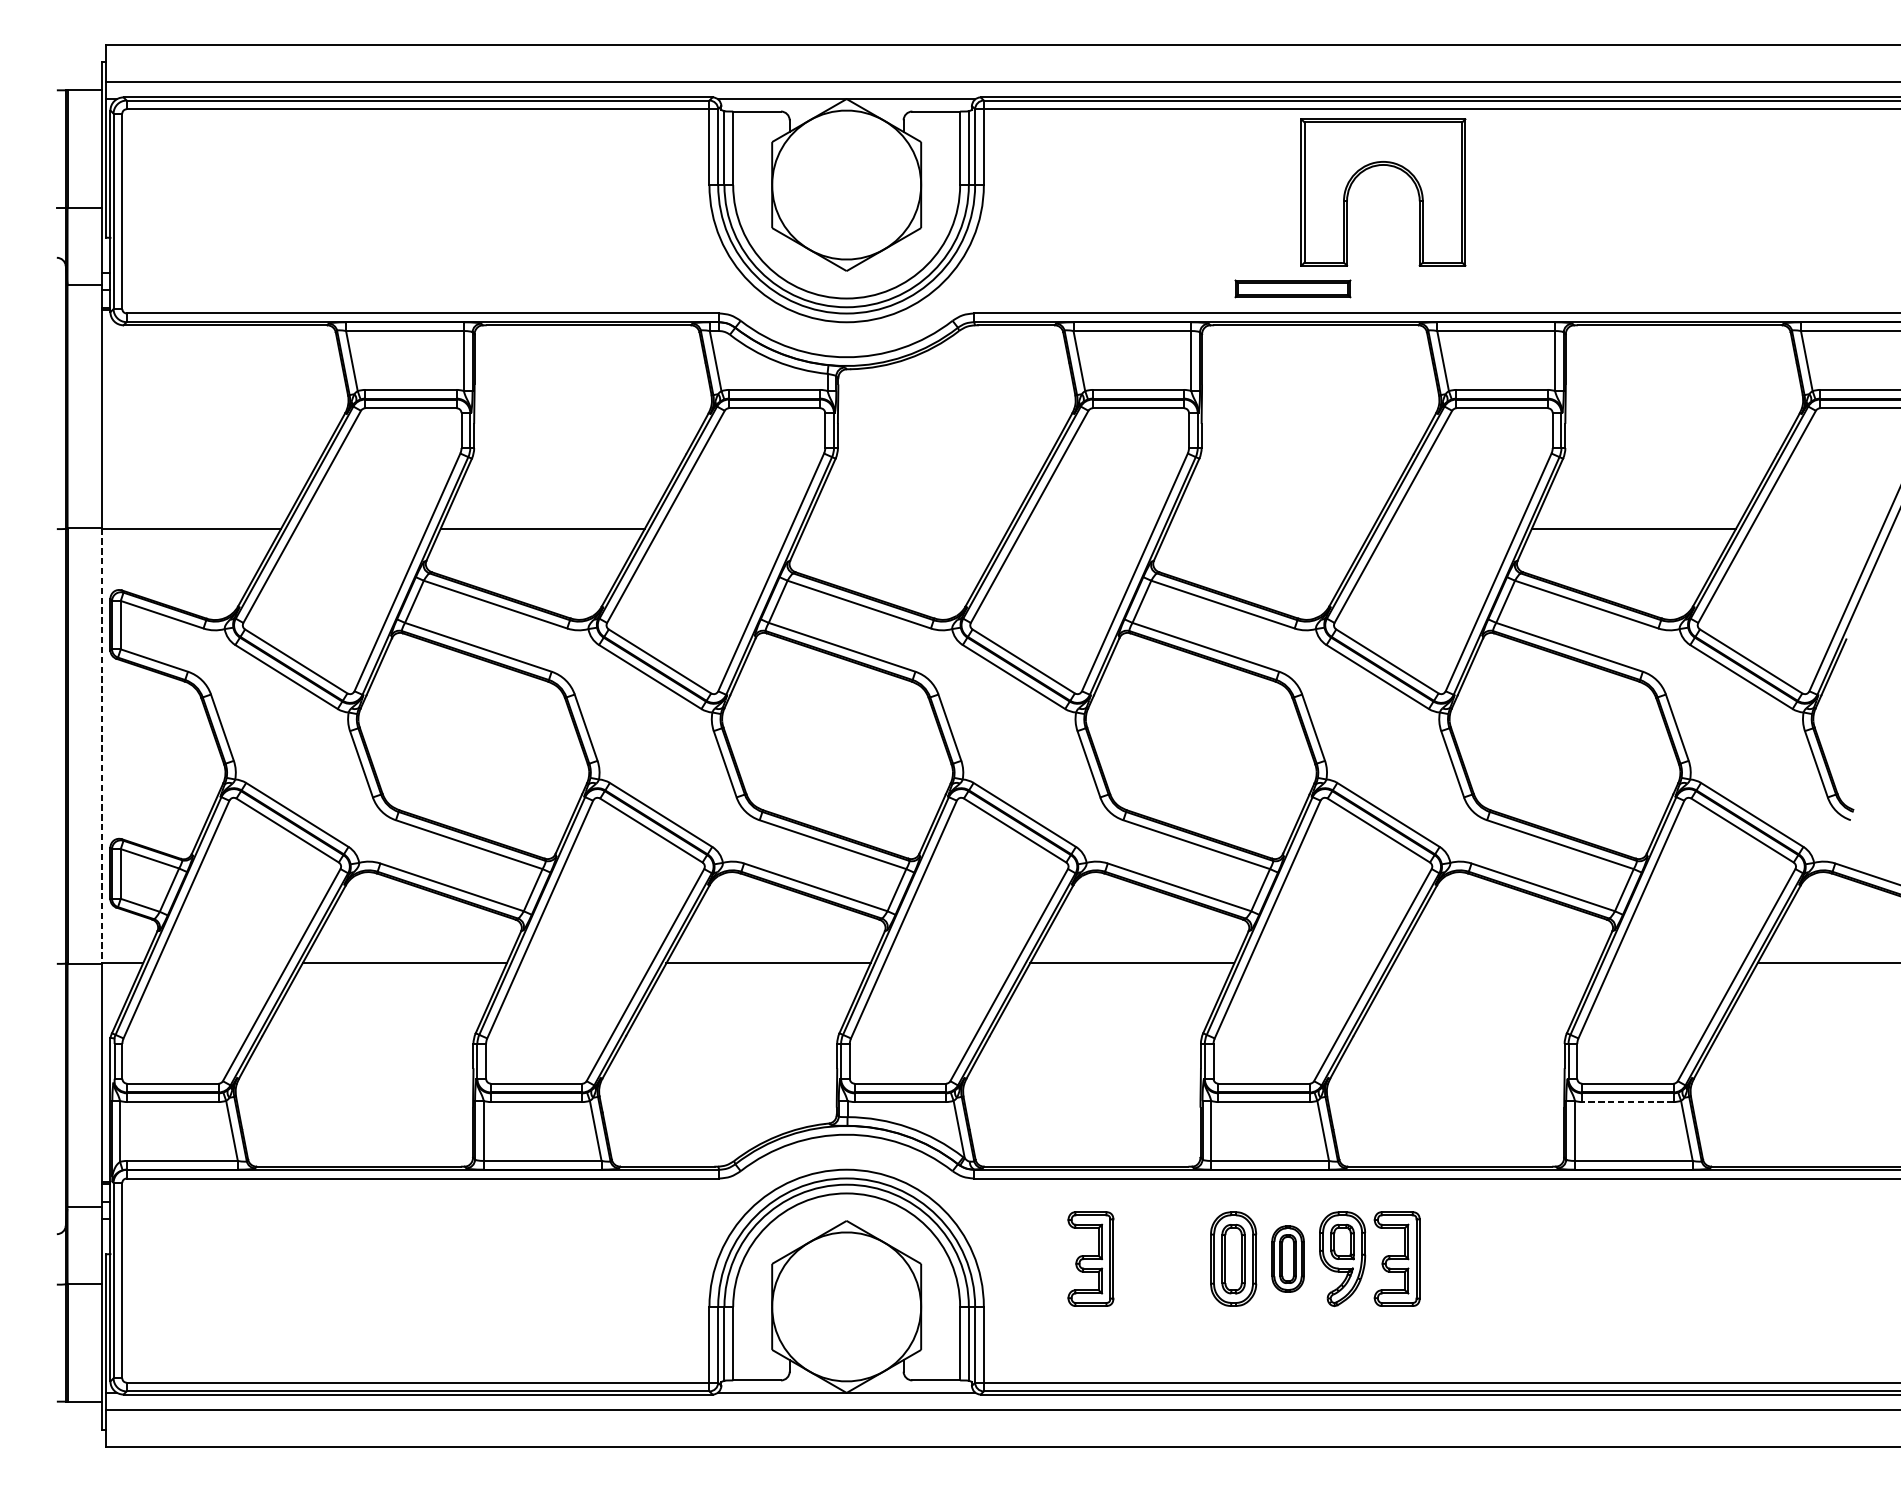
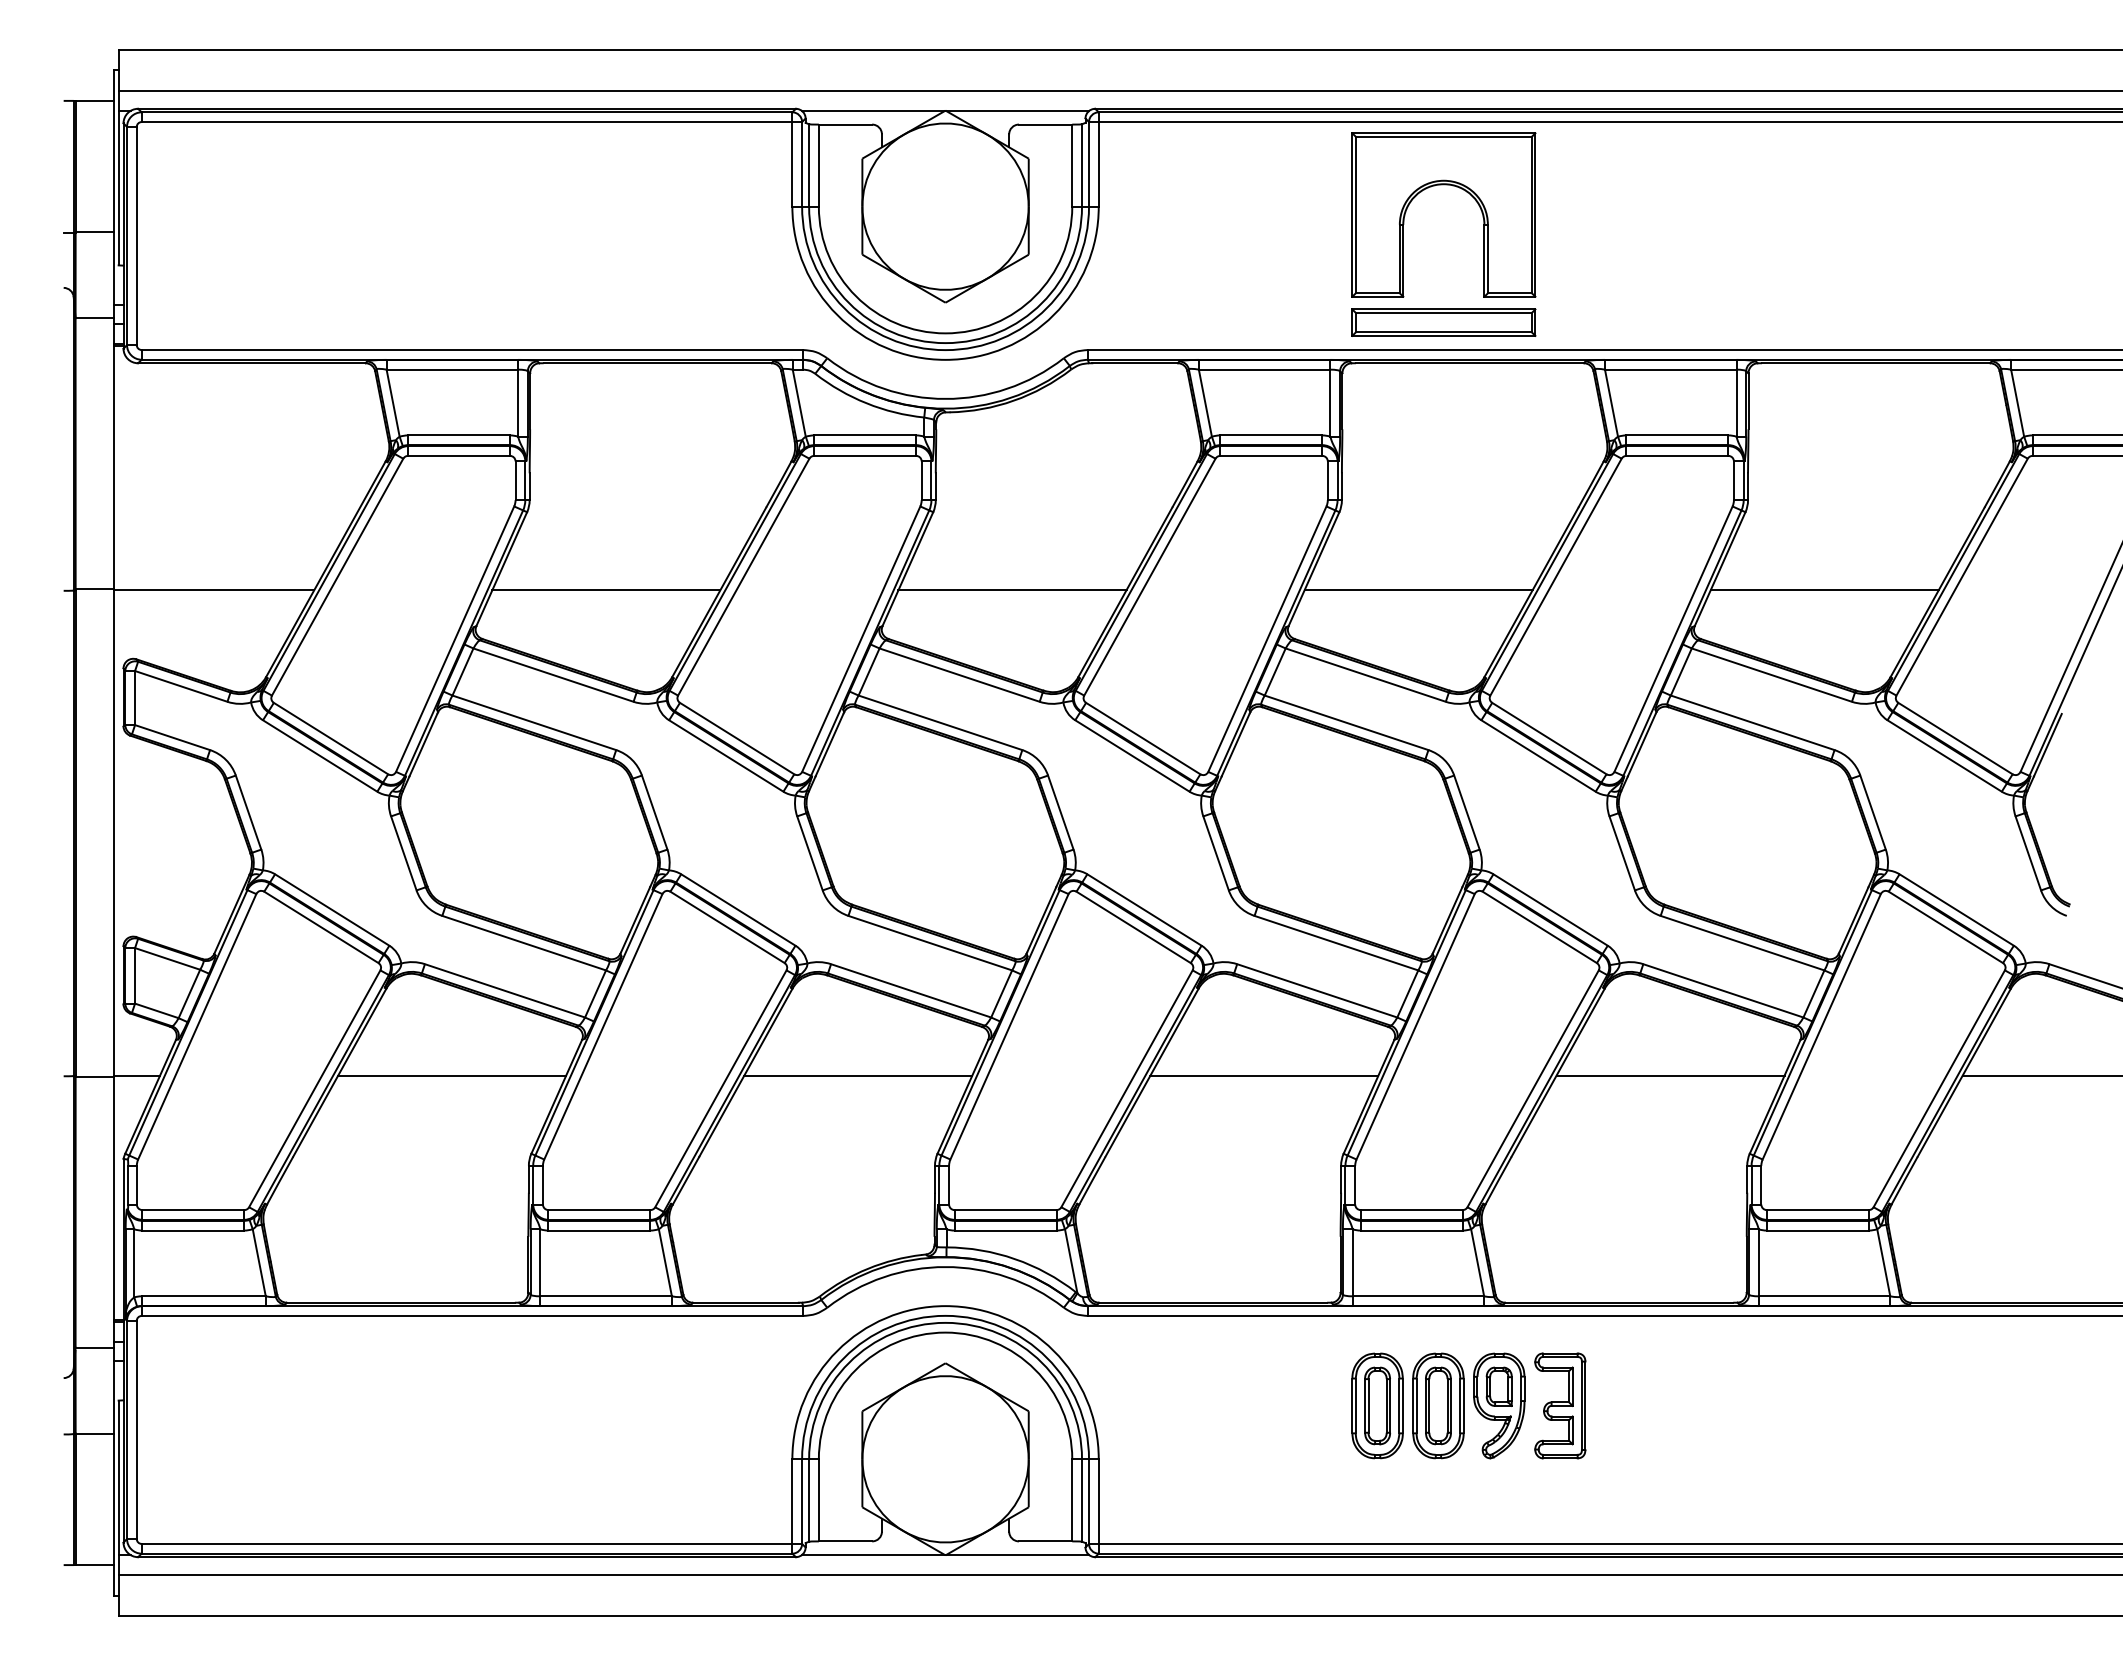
part: (1383, 166) -> (1443, 185), moved
part: (1292, 288) -> (1443, 322), size x1.43
line: (906, 528) -> (1012, 590), added
line: (1270, 528) -> (1418, 590), added
line: (101, 746) -> (113, 833), dashed -> solid
line: (1495, 963) -> (1670, 1075), added
line: (1627, 1102) -> (1817, 1230), dashed -> solid
part: (1091, 1258) -> (1218, 1405), removed
part: (1288, 1258) -> (1438, 1405), size x1.43

